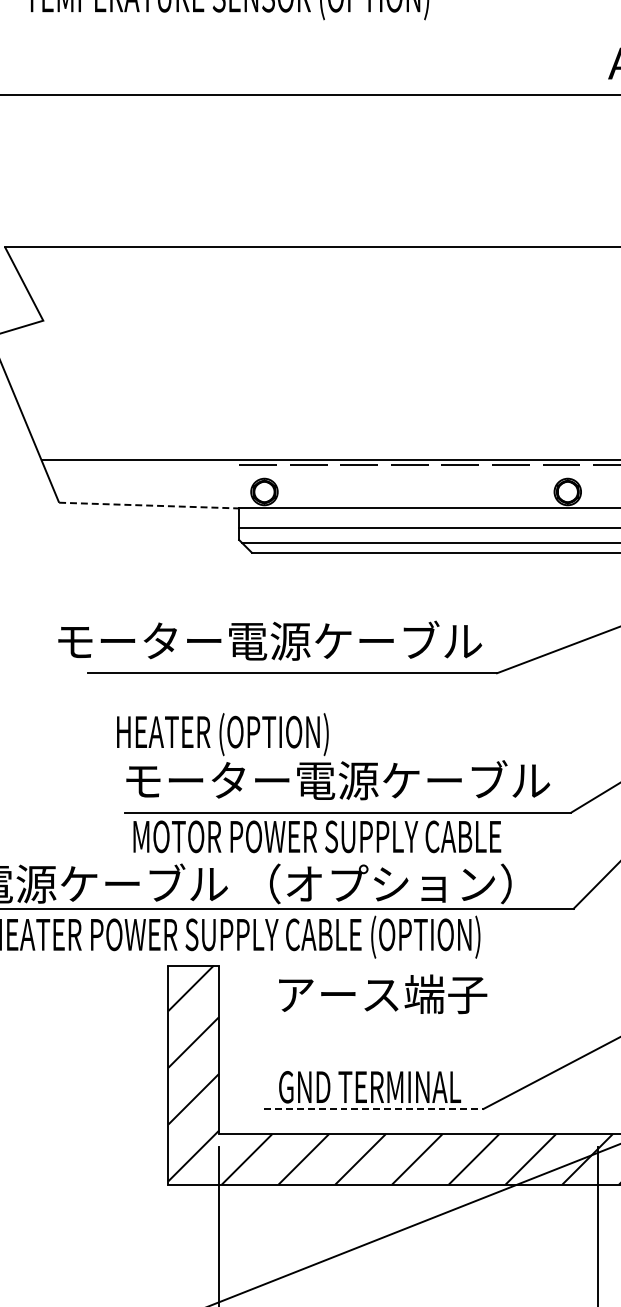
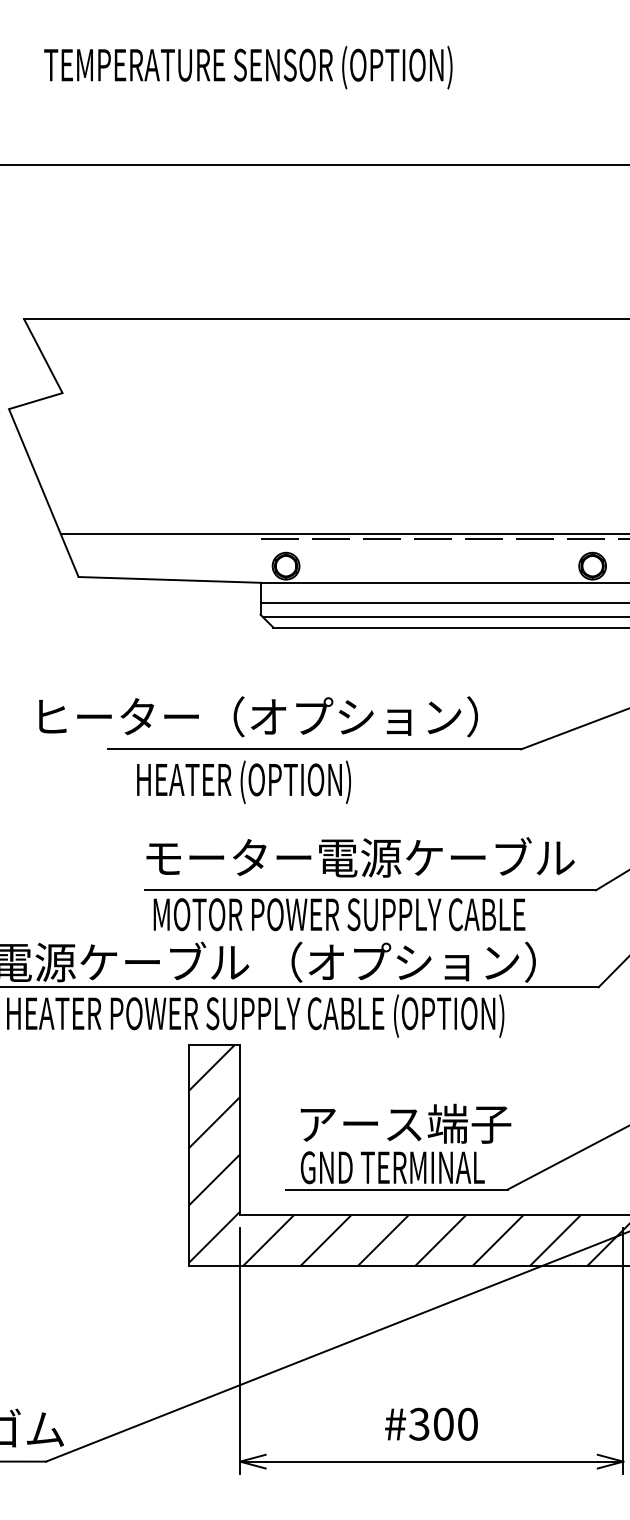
line: (150, 505) -> (170, 579), dashed -> solid
text: (251, 640) -> (272, 716), モーター電源ケーブル -> ヒーター（オプション）
text: (222, 734) -> (243, 782), moved
text: (382, 993) -> (405, 1123), moved
line: (373, 1108) -> (396, 1189), dashed -> solid

